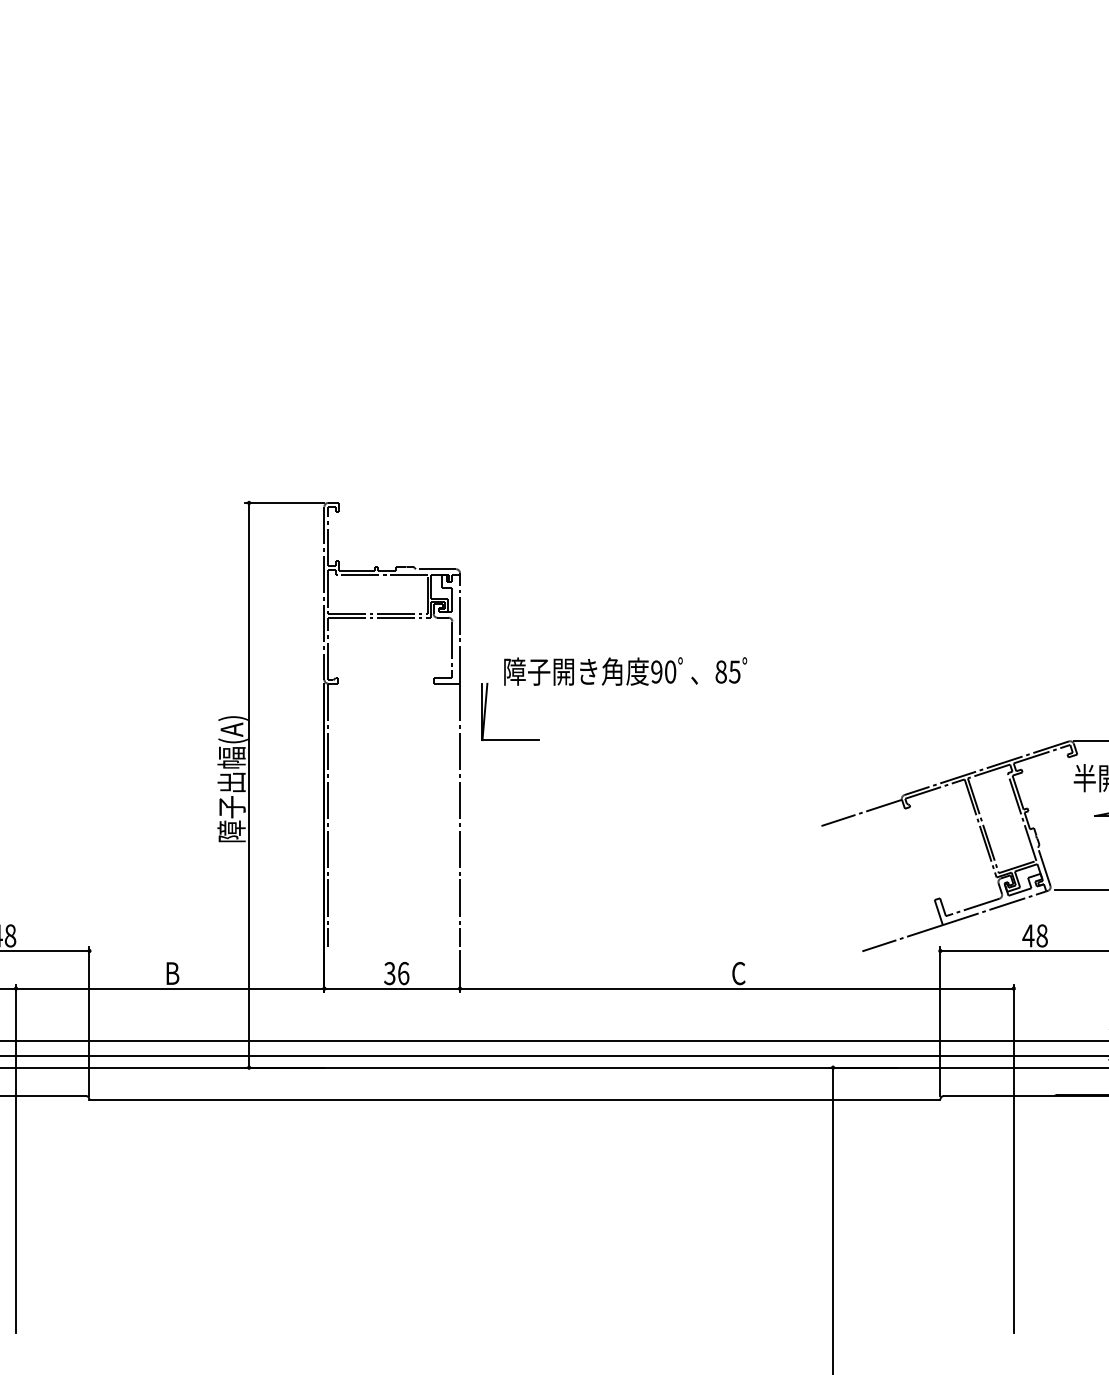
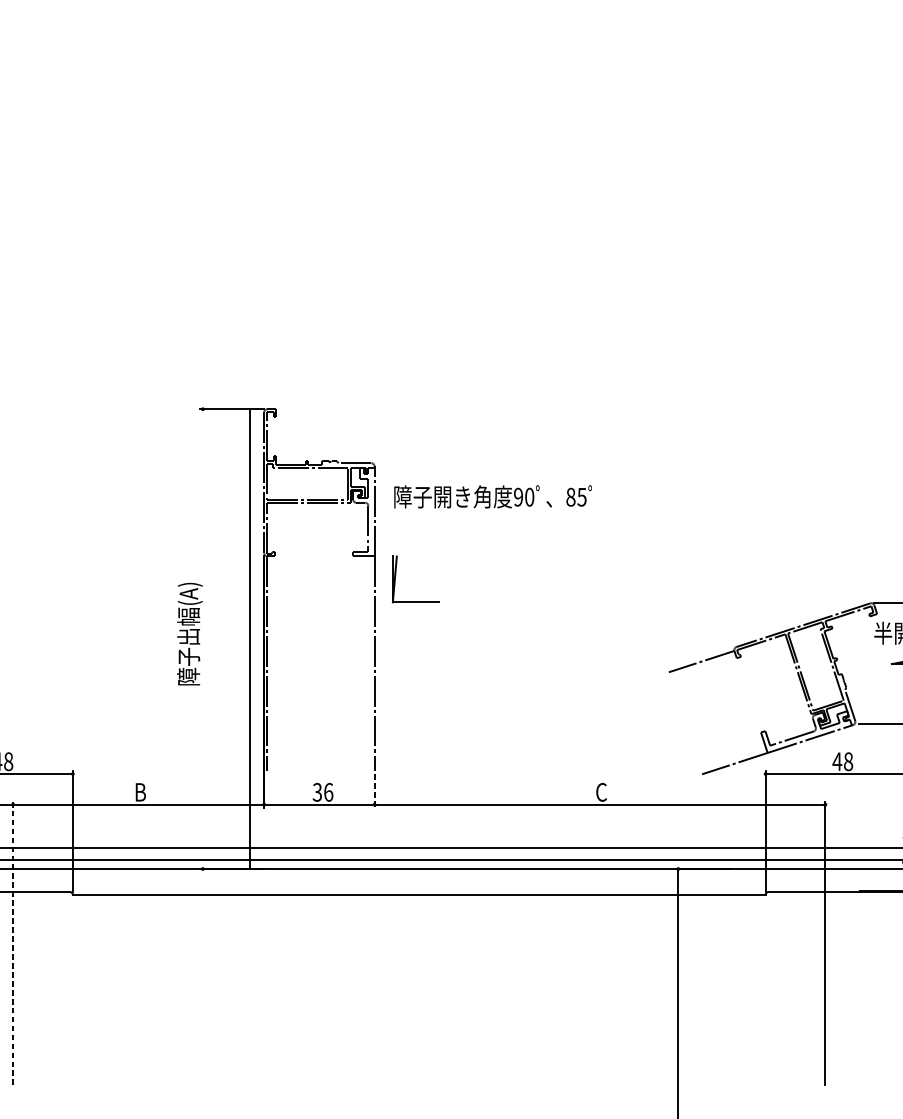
text: (625, 671) -> (493, 496), moved
line: (249, 784) -> (250, 638), moved
line: (459, 971) -> (374, 790), solid -> dashed
line: (16, 1158) -> (13, 942), solid -> dashed

